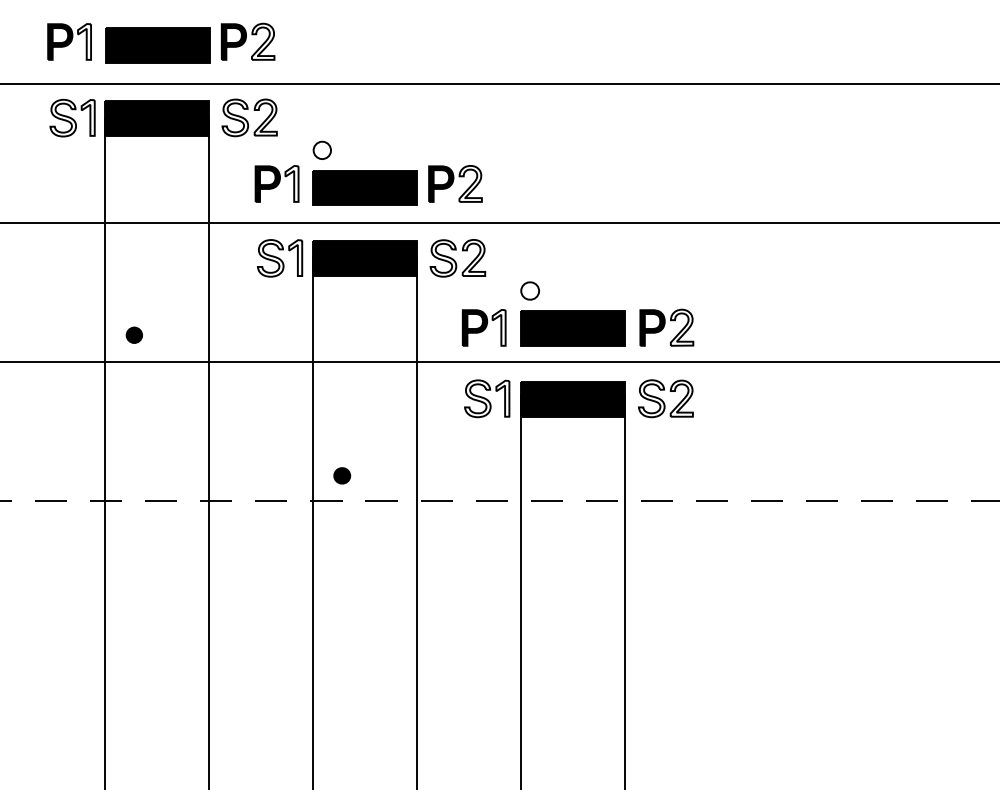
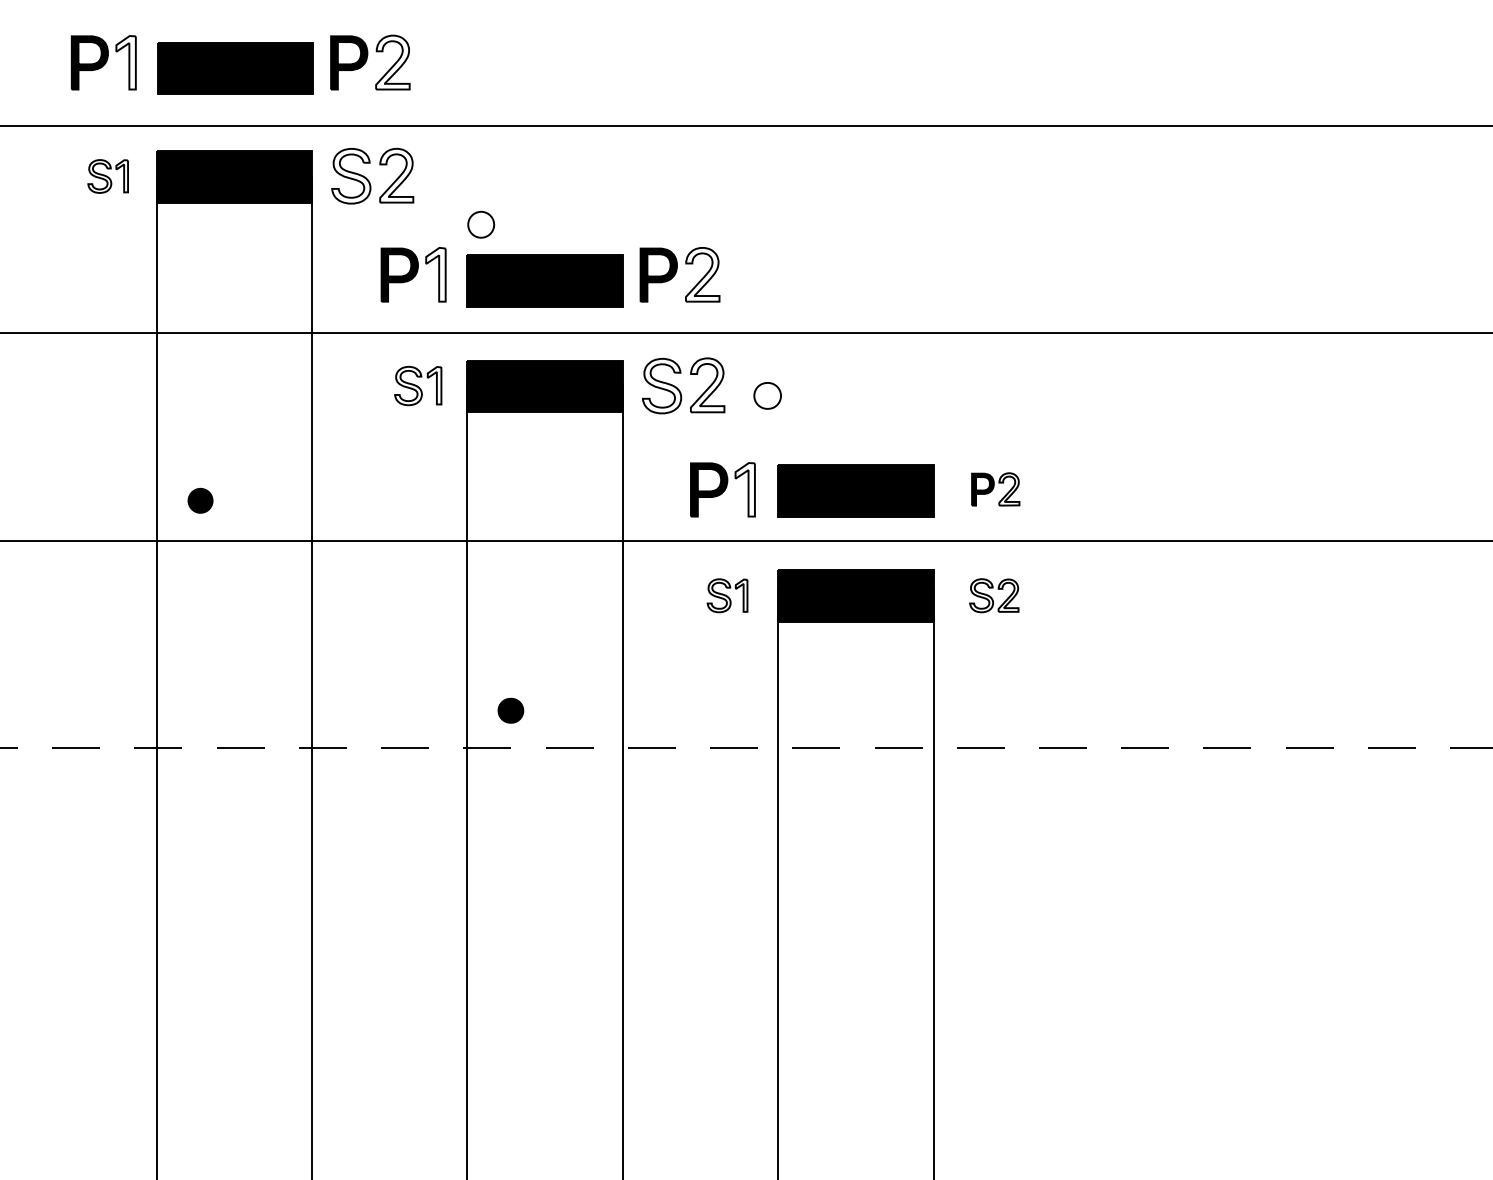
part: (72, 117) -> (108, 175), size x0.6
part: (280, 258) -> (418, 386), size x0.7
part: (529, 290) -> (766, 395), moved
part: (666, 327) -> (995, 489), size x0.6
part: (487, 398) -> (727, 595), size x0.6
part: (665, 398) -> (993, 595), size x0.6

